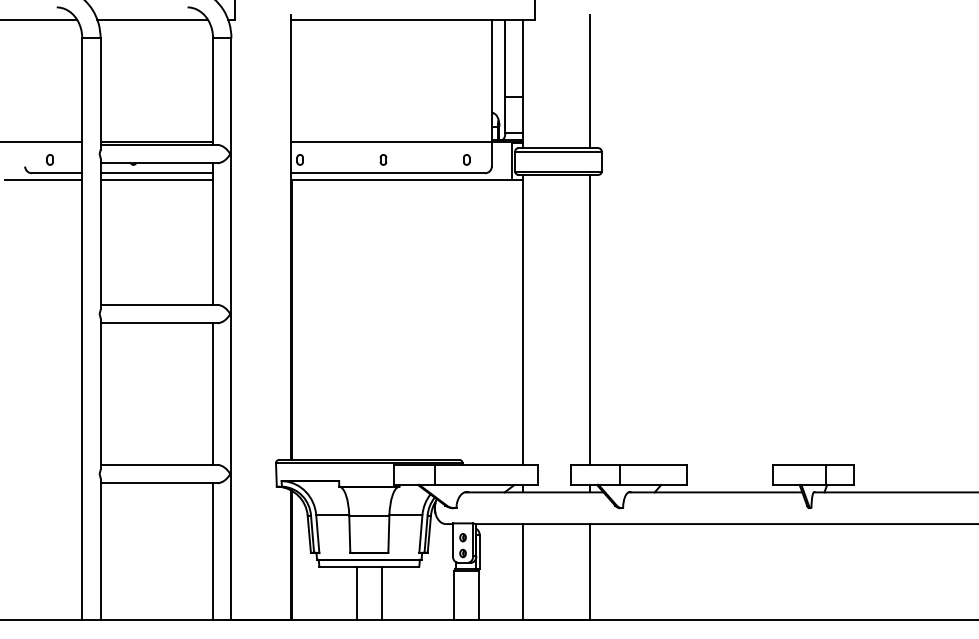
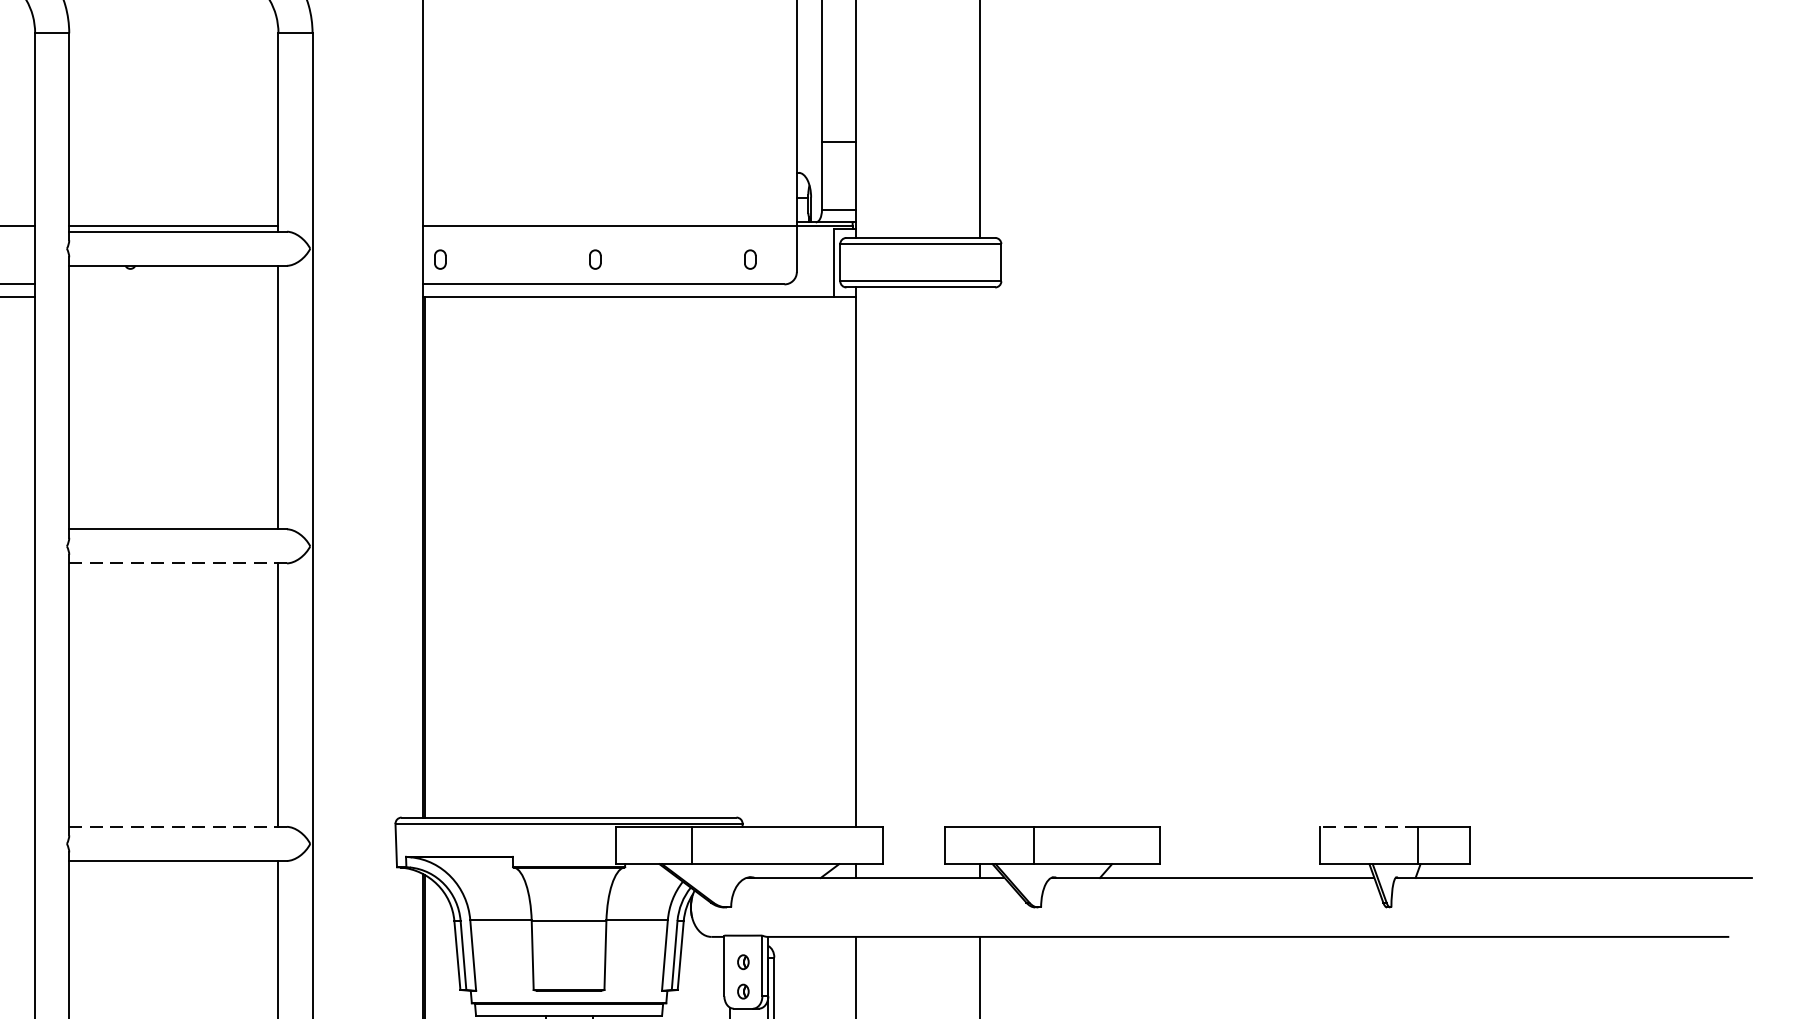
line: (156, 173) -> (173, 284), removed
line: (156, 179) -> (173, 296), removed
line: (590, 319) -> (980, 556), removed
line: (159, 323) -> (178, 563), solid -> dashed
line: (159, 464) -> (178, 826), solid -> dashed
line: (799, 464) -> (1369, 826), solid -> dashed

